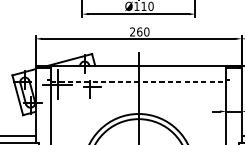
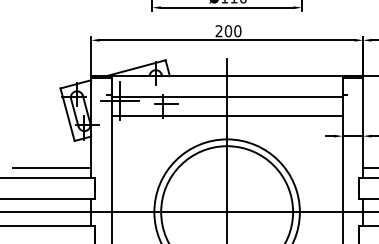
text: (139, 31) -> (228, 30), 260 -> 200
line: (138, 81) -> (227, 96), dashed -> solid
line: (138, 95) -> (226, 115), added

